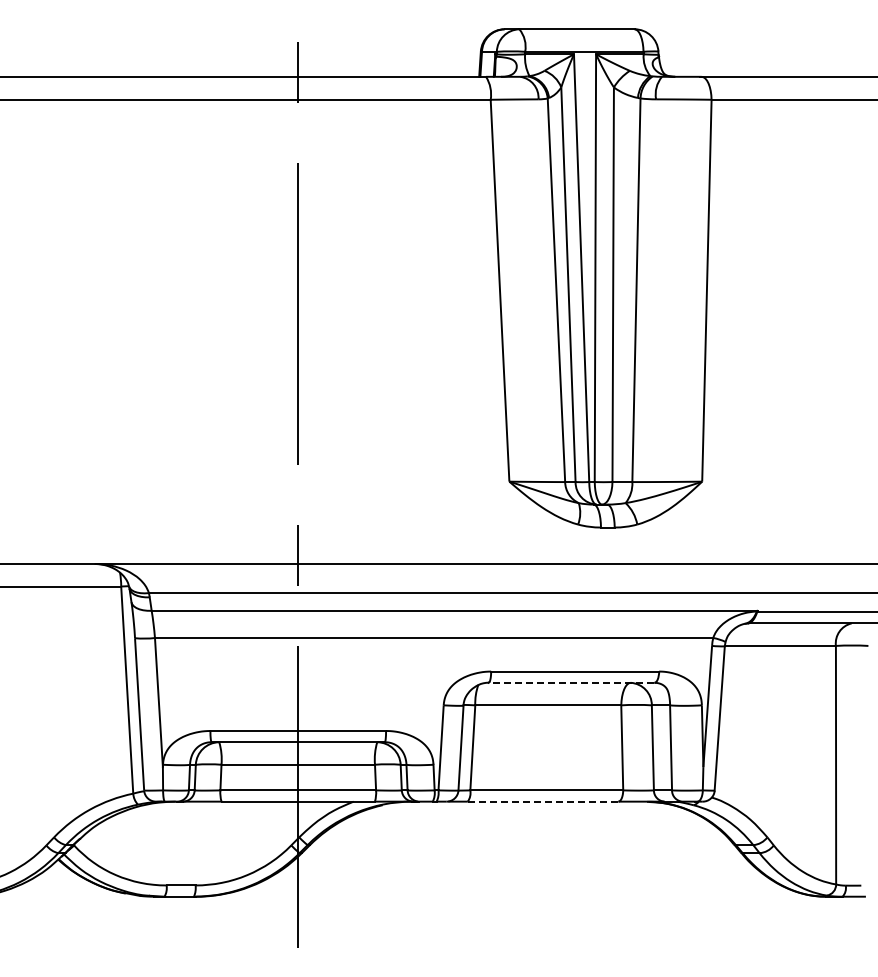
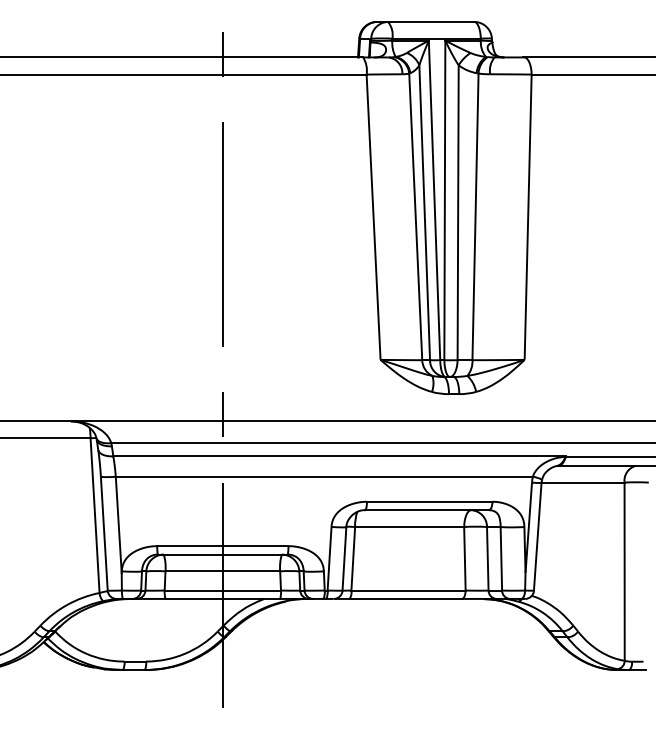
line: (571, 682) -> (426, 509), dashed -> solid
line: (542, 801) -> (405, 598), dashed -> solid

